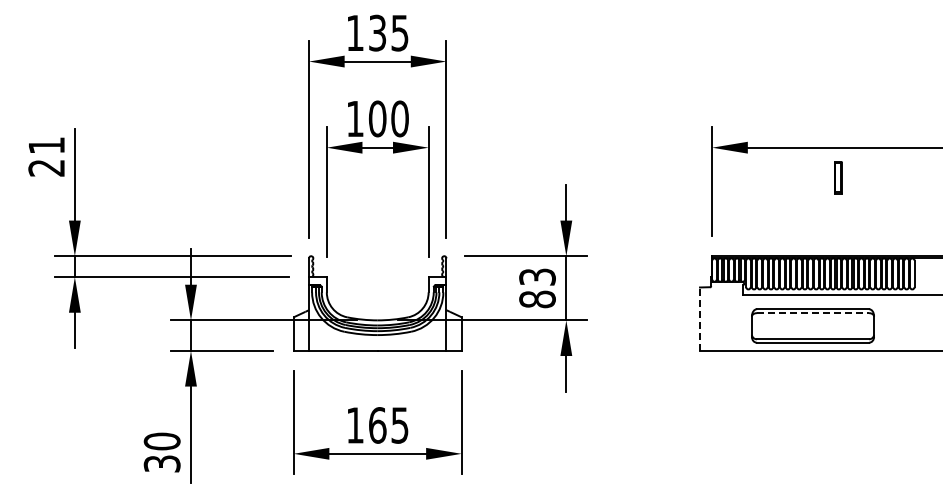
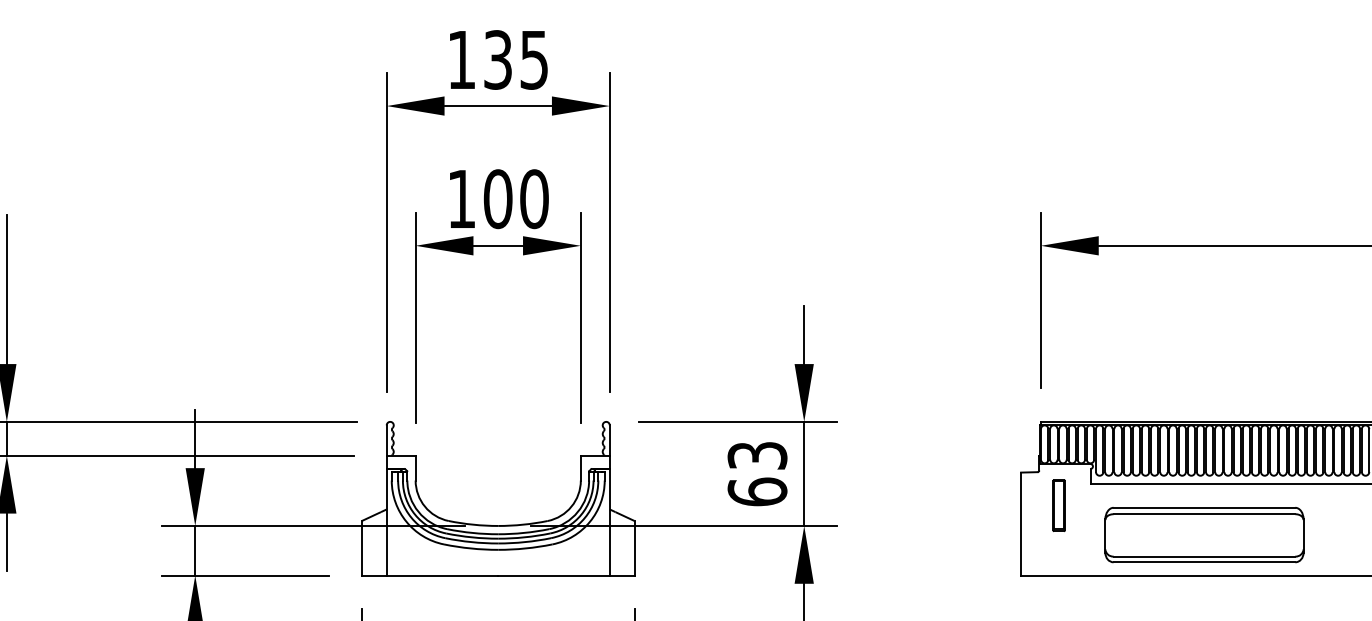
part: (838, 177) -> (1059, 505), moved
text: (537, 299) -> (757, 492), 83 -> 63
line: (813, 313) -> (1205, 514), dashed -> solid
line: (700, 319) -> (1021, 524), dashed -> solid

